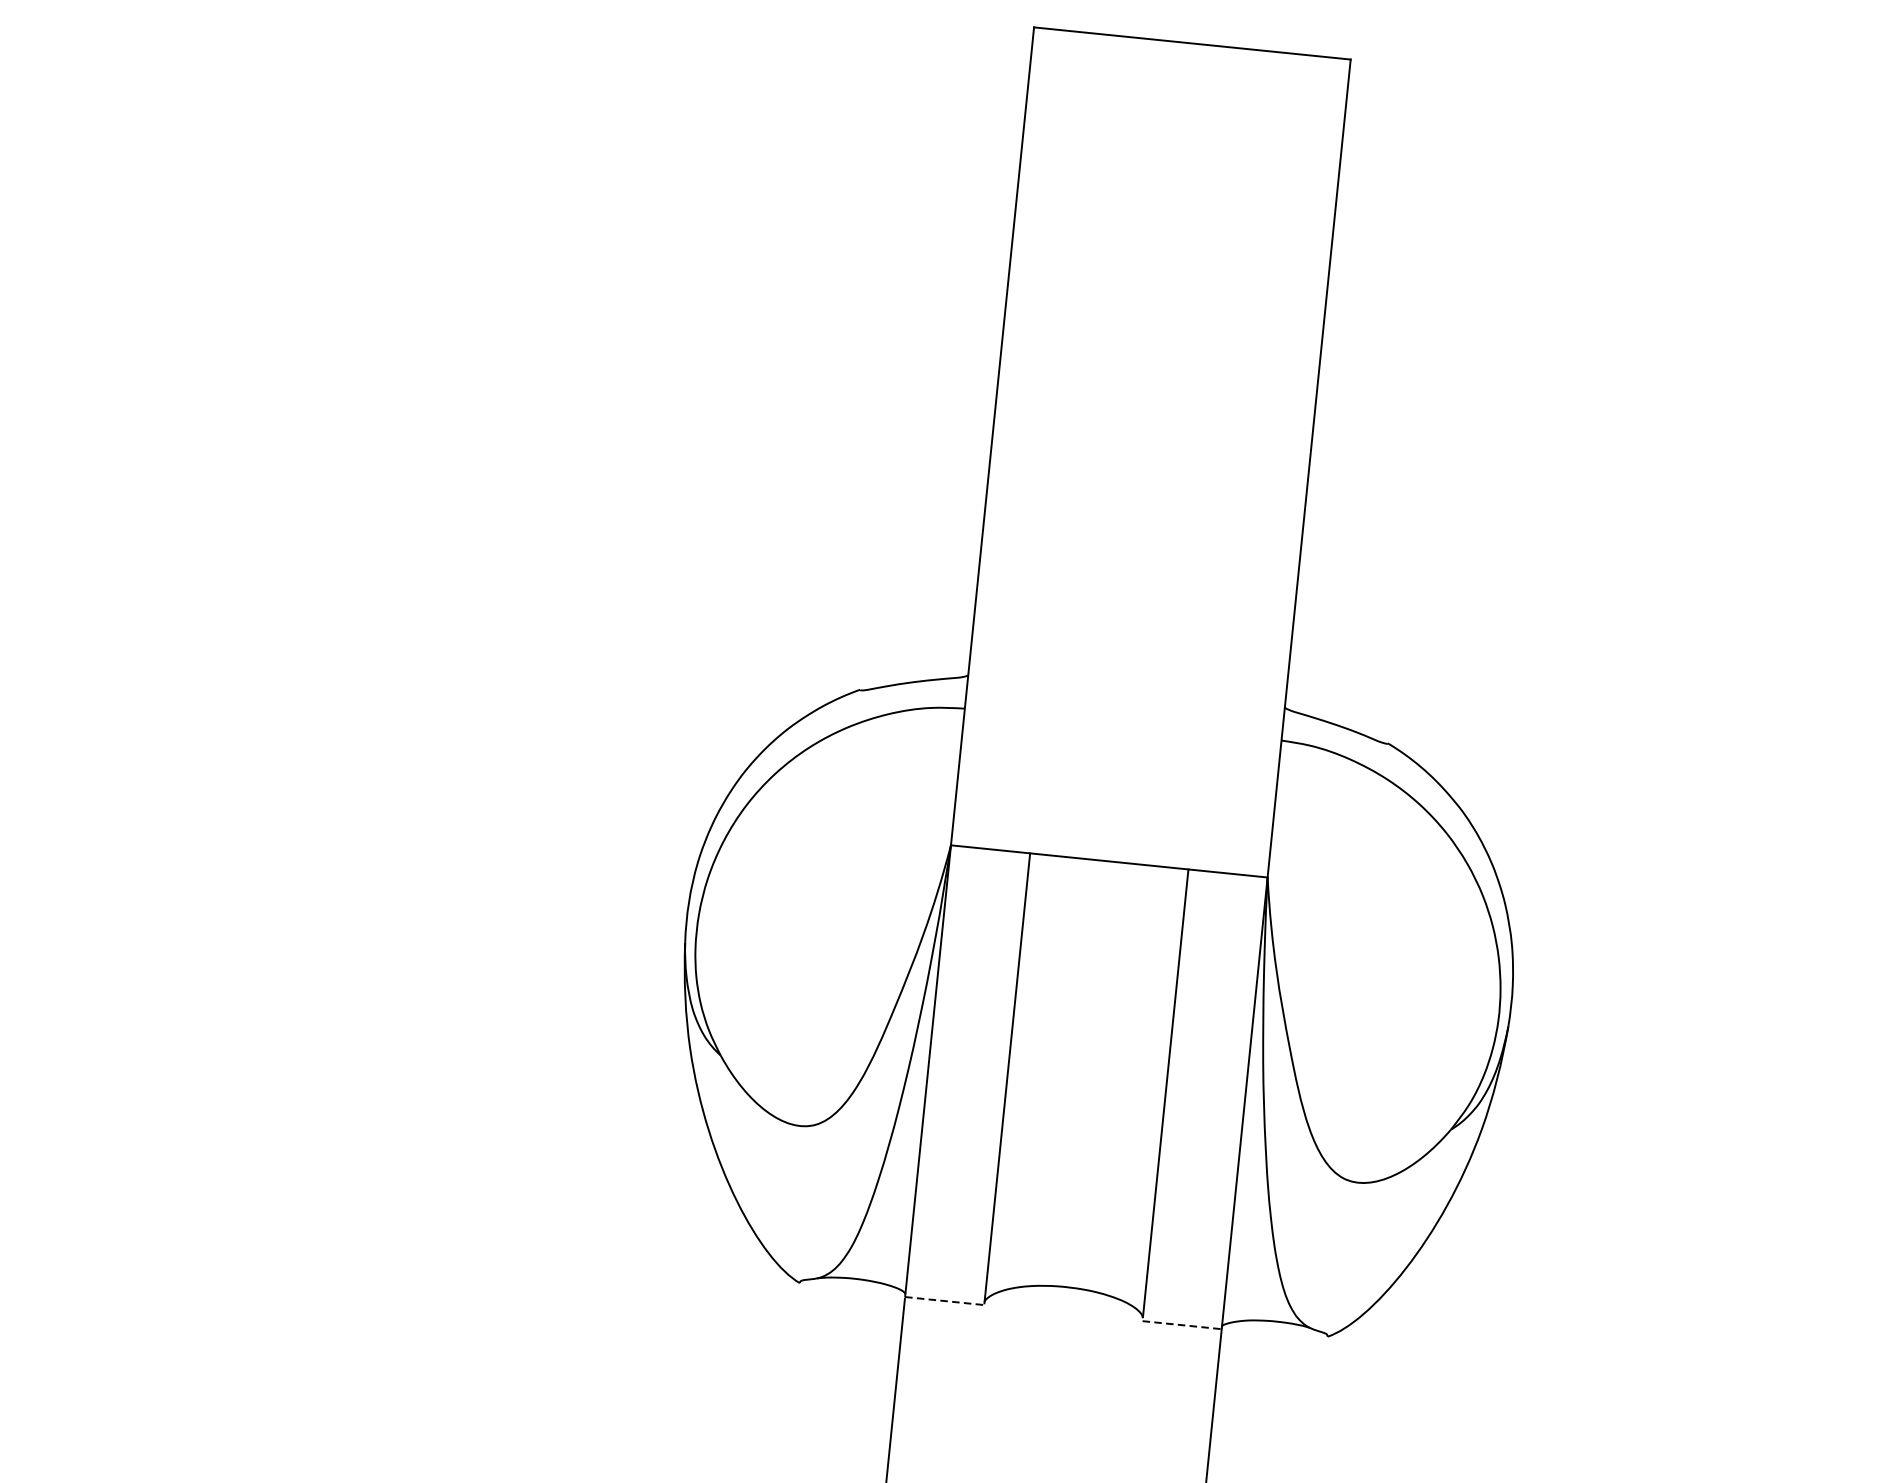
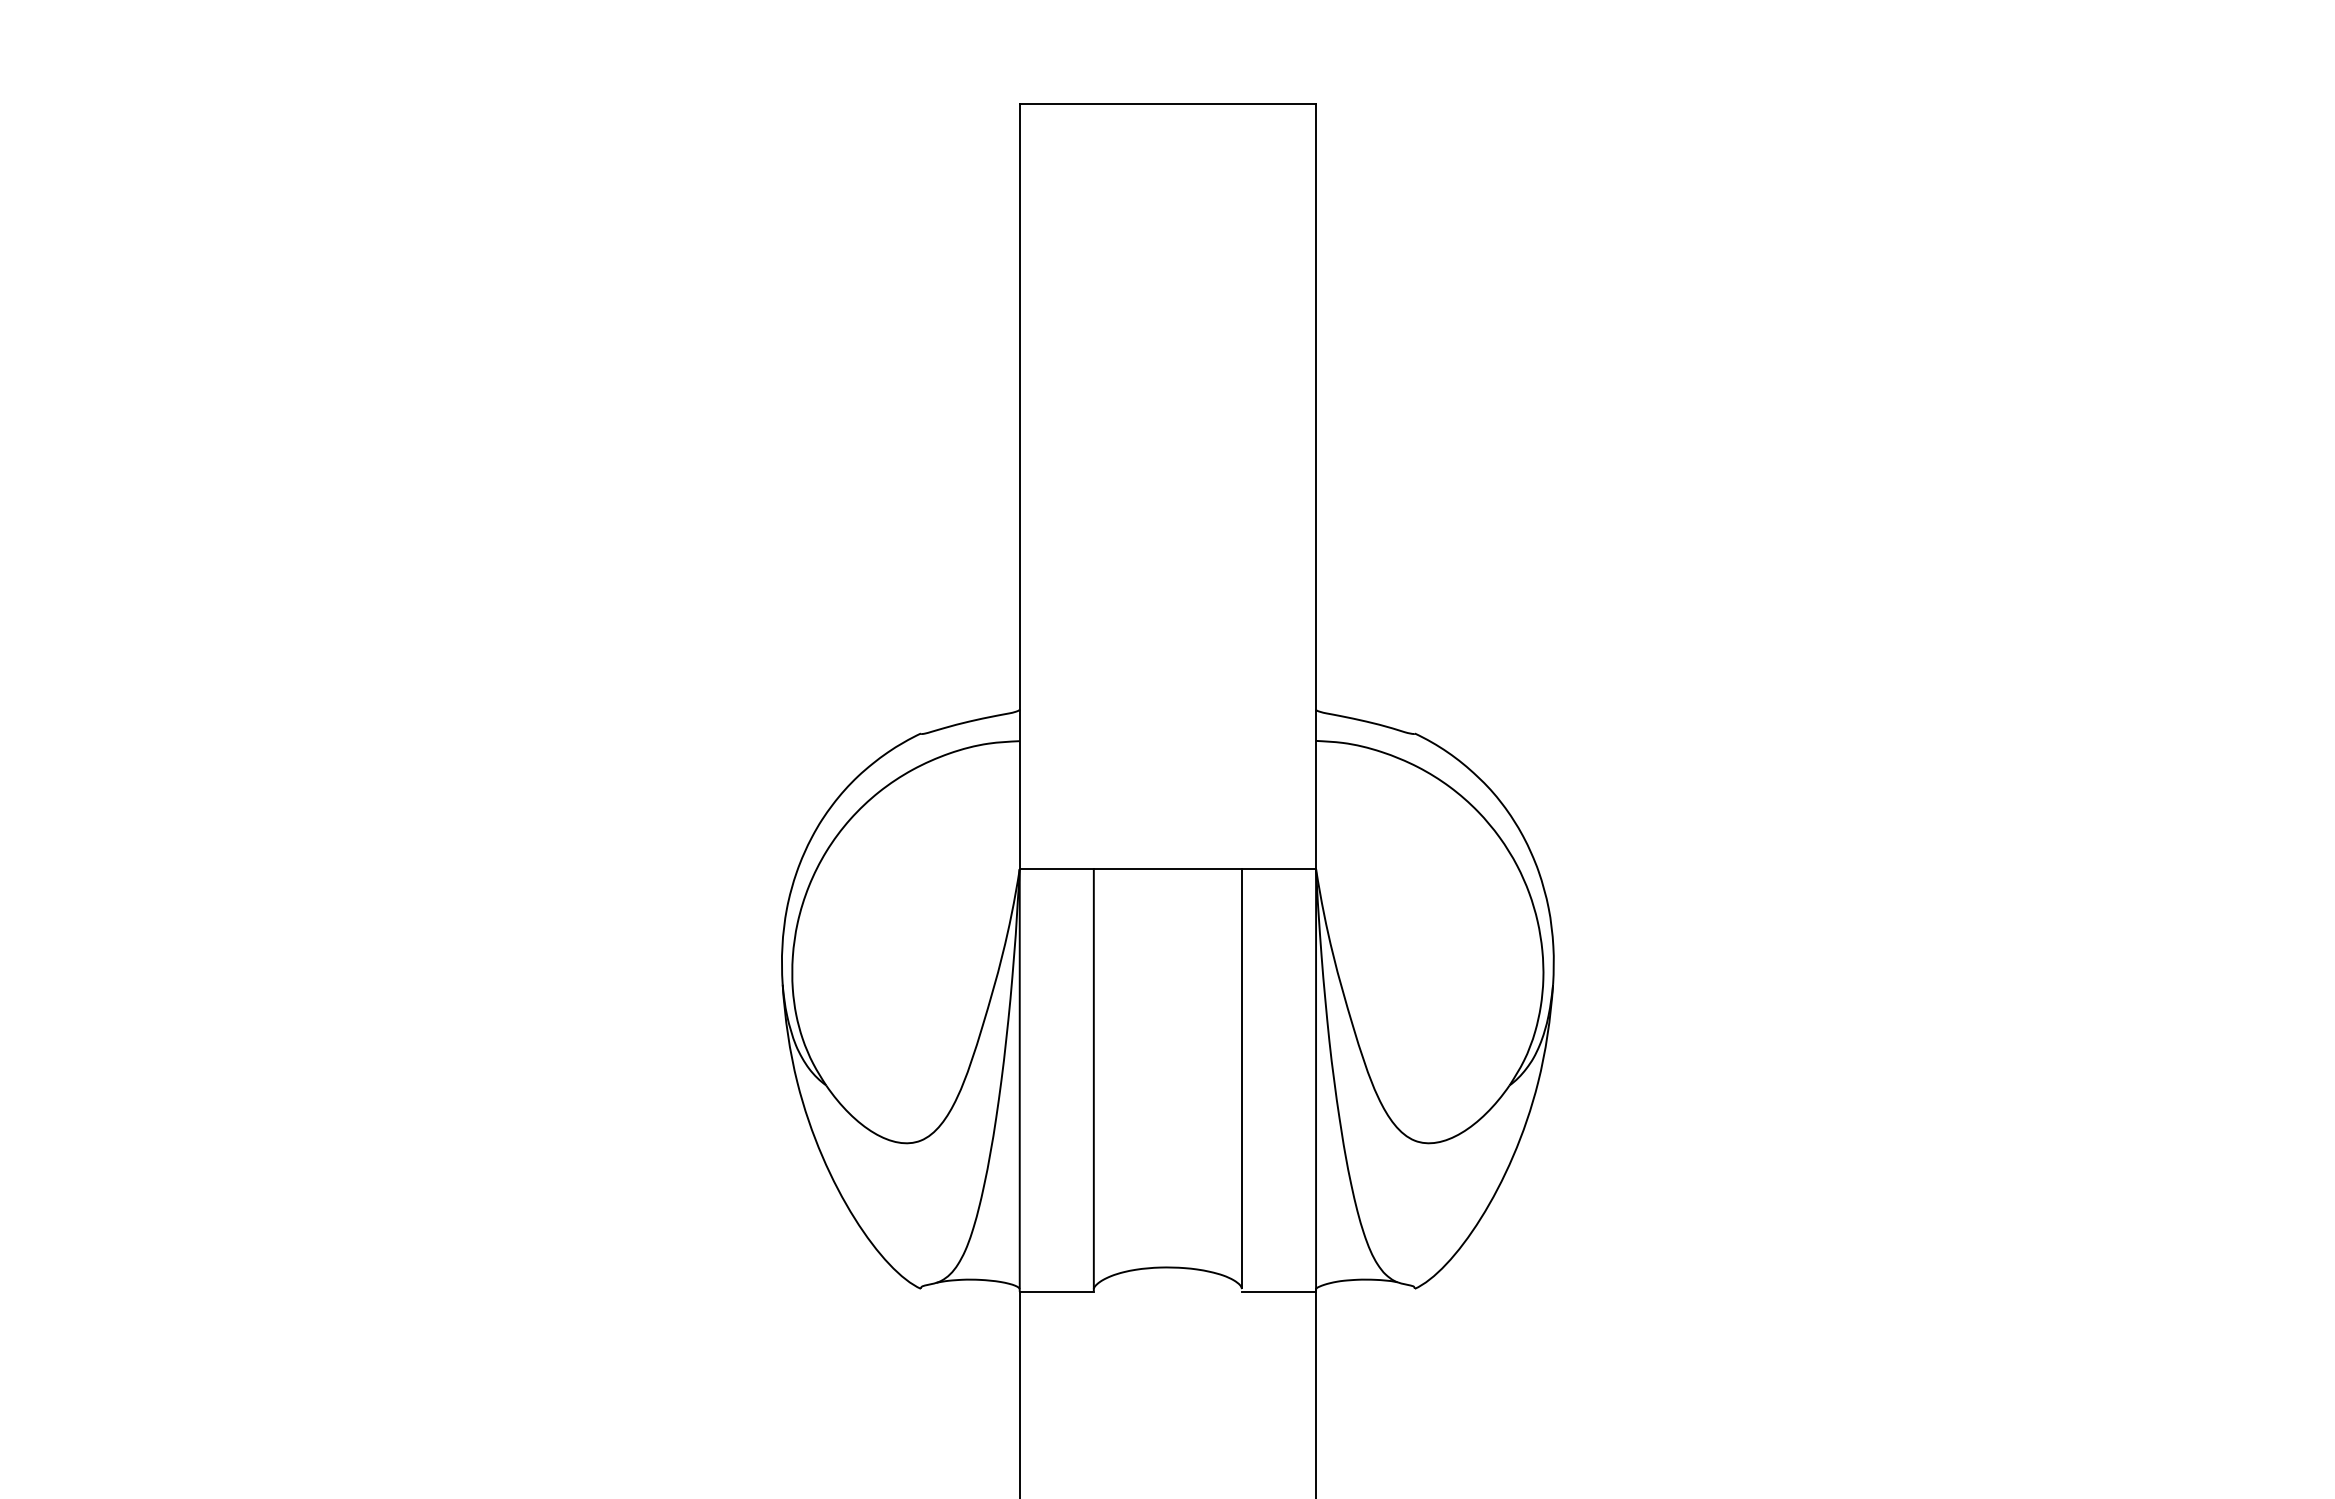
line: (945, 1300) -> (1057, 1291), dashed -> solid
line: (1182, 1324) -> (1279, 1291), dashed -> solid

